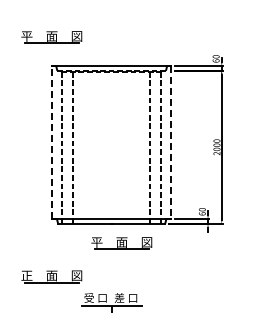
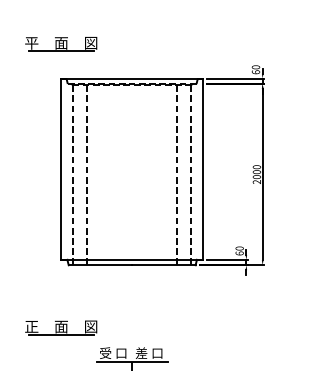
line: (52, 142) -> (62, 168), dashed -> solid
line: (171, 143) -> (203, 170), dashed -> solid
part: (121, 243) -> (143, 288), removed

